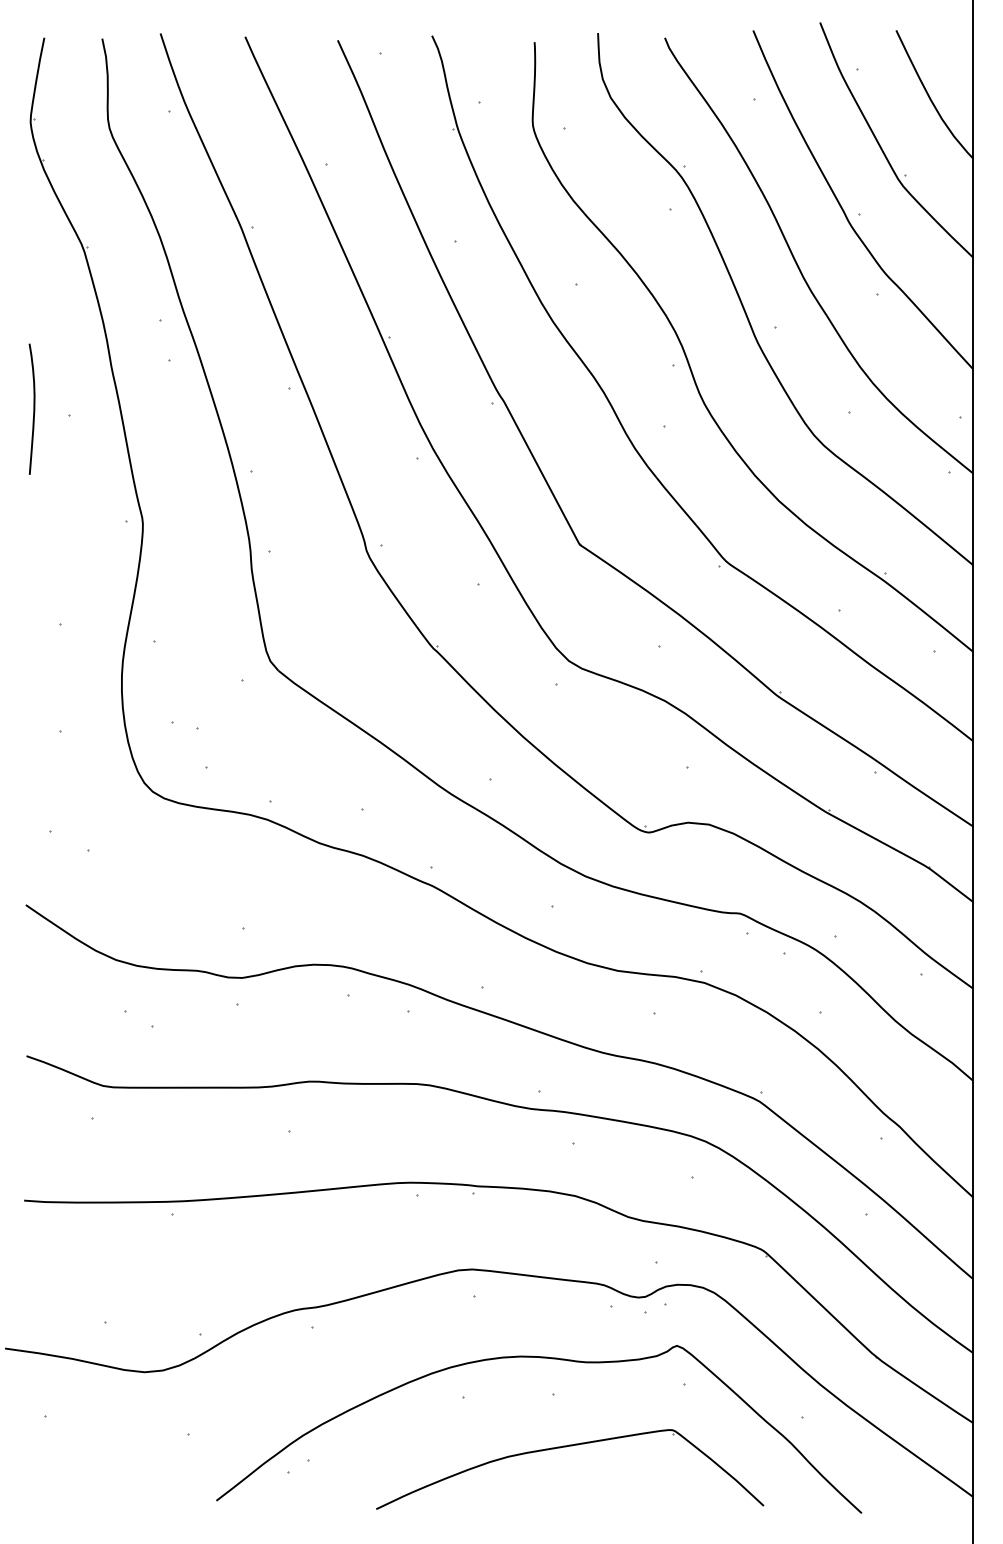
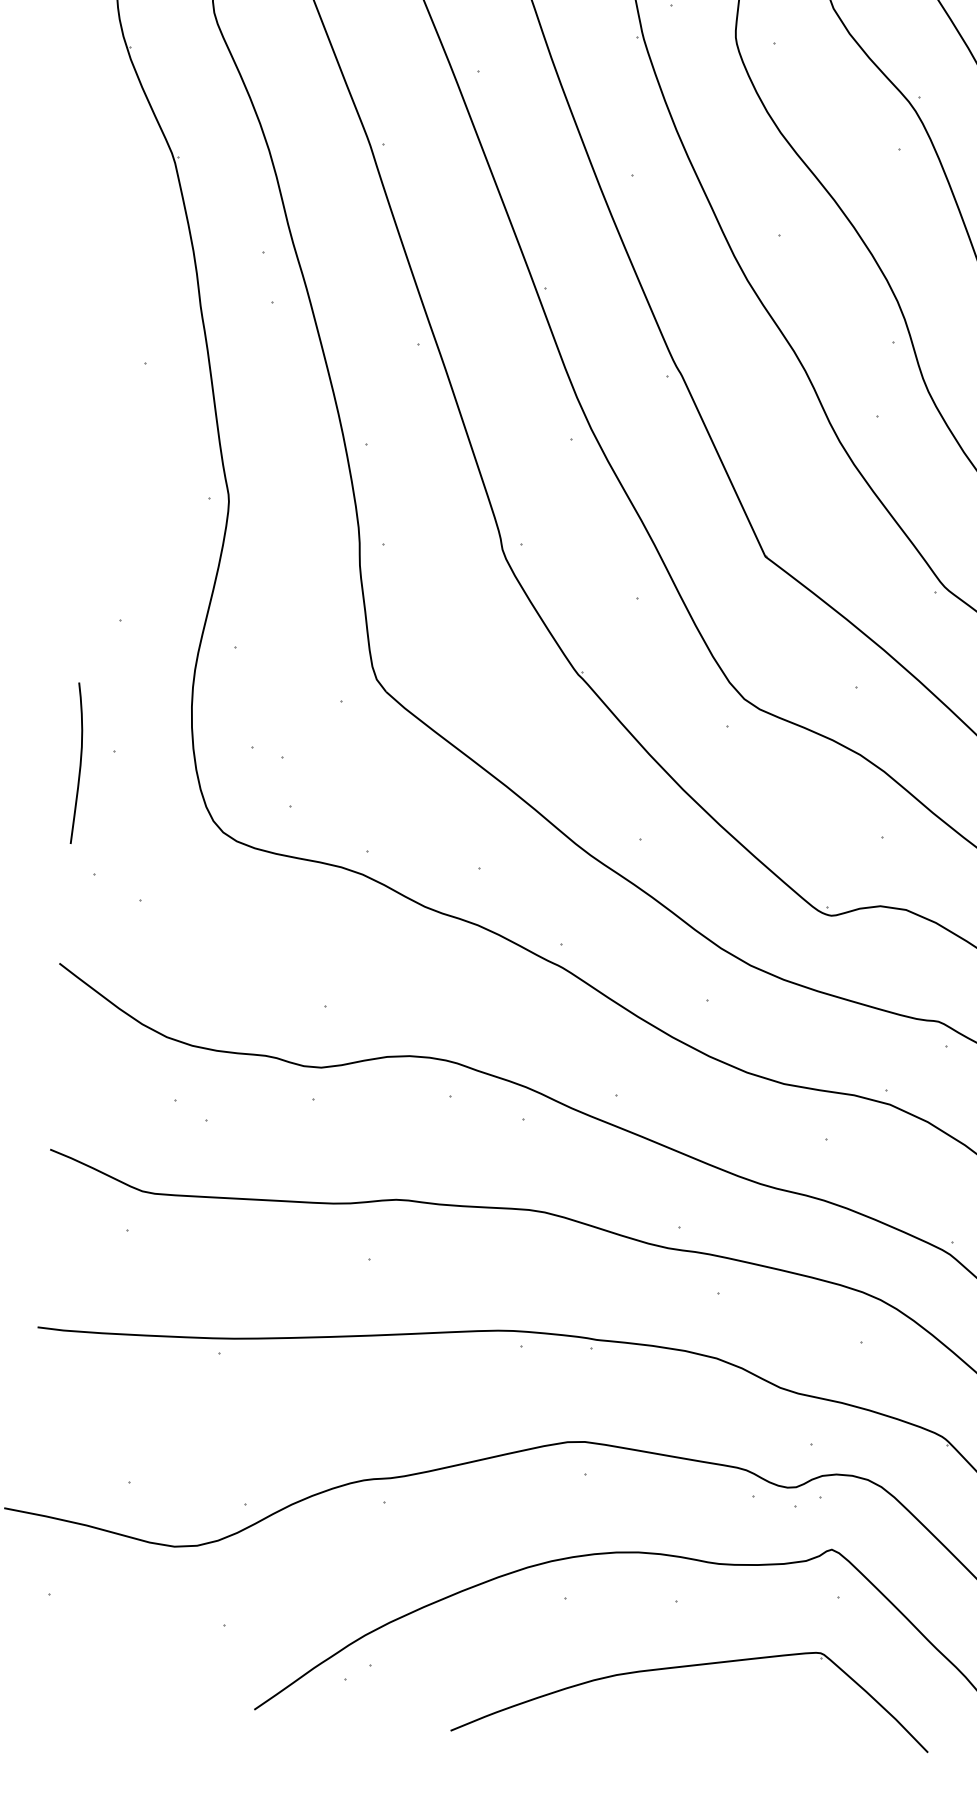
curve: (33, 408) -> (79, 762), moved

